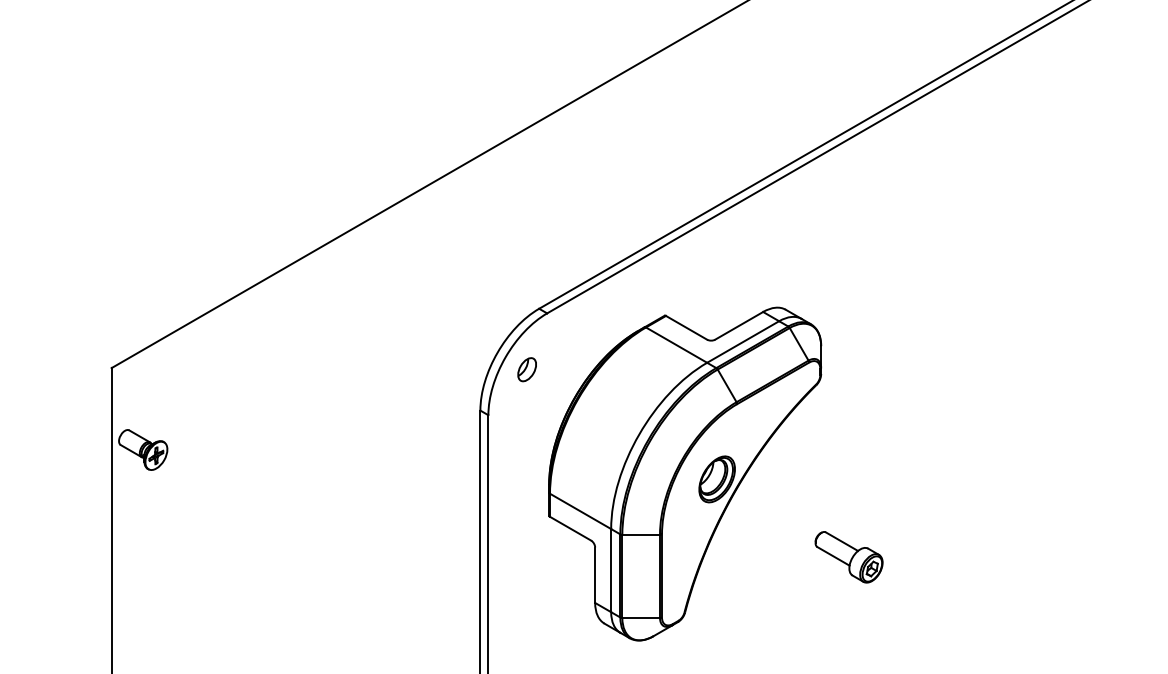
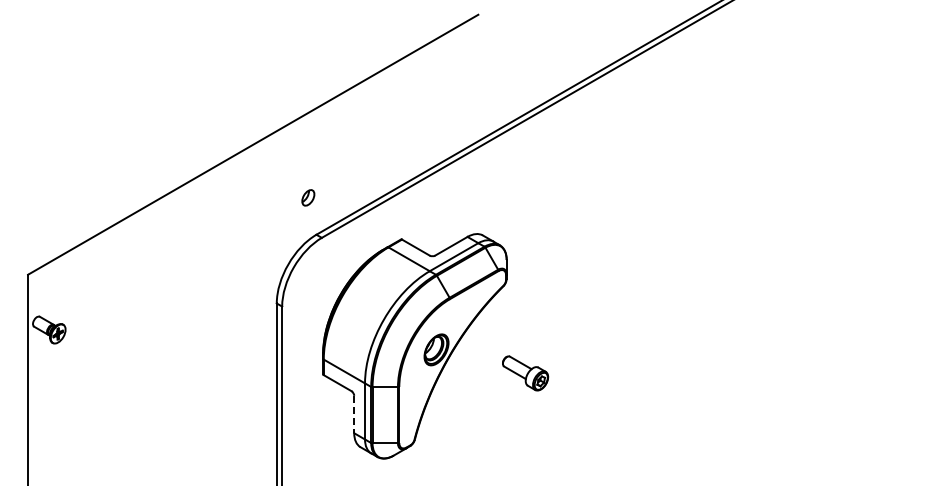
part: (527, 369) -> (308, 197), moved
part: (849, 557) -> (525, 373), moved
line: (595, 575) -> (354, 414), solid -> dashed

